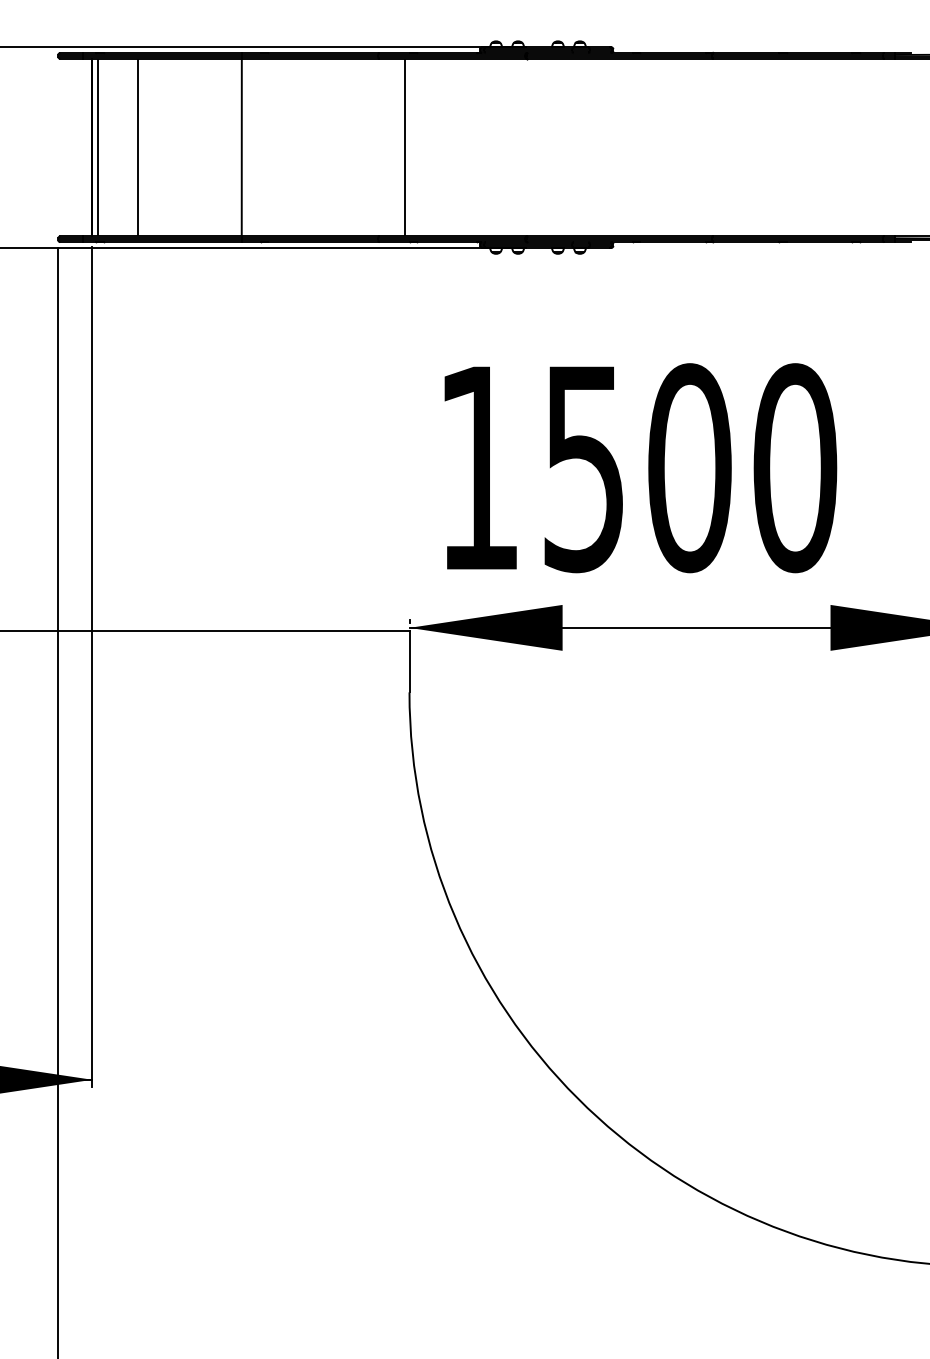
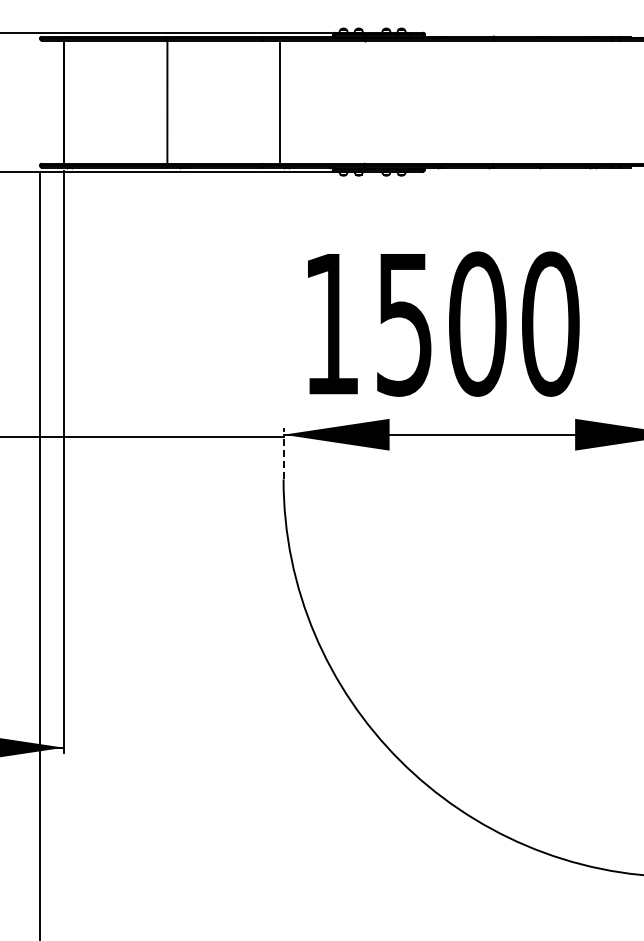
line: (98, 146) -> (68, 101), removed
line: (137, 146) -> (95, 101), removed
line: (409, 660) -> (283, 457), solid -> dashed

